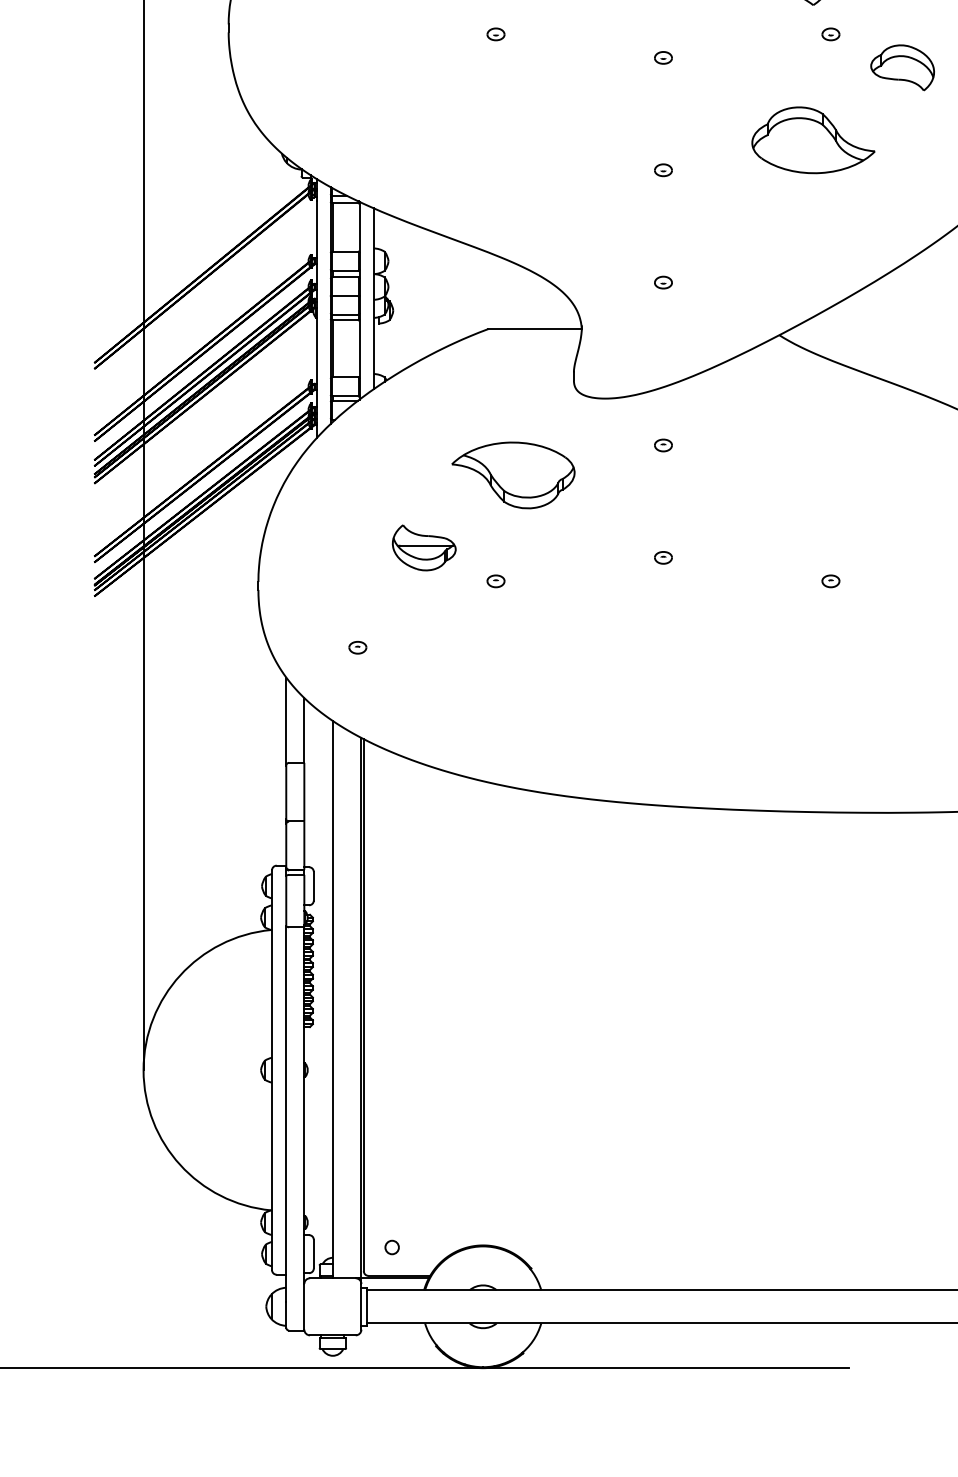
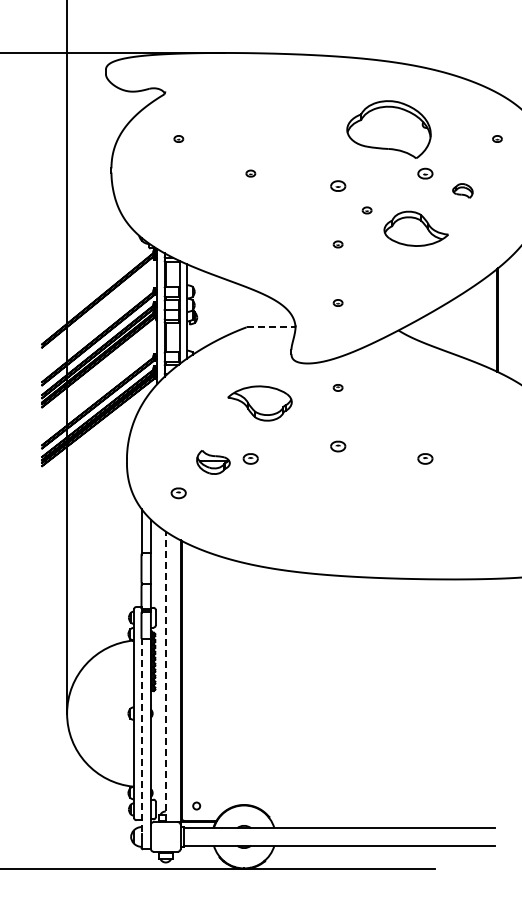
part: (831, 34) -> (425, 173), size x1.6
part: (662, 57) -> (337, 185), size x1.6
part: (902, 66) -> (462, 190), size x0.6
part: (717, 105) -> (366, 210), added
line: (535, 329) -> (271, 327), solid -> dashed
part: (424, 548) -> (213, 462), moved
part: (662, 557) -> (337, 446), size x1.6
part: (495, 580) -> (250, 458), size x1.6
part: (831, 580) -> (425, 458), size x1.6
part: (357, 647) -> (178, 493), size x1.6
line: (332, 999) -> (165, 676), solid -> dashed
line: (286, 1114) -> (141, 736), solid -> dashed

